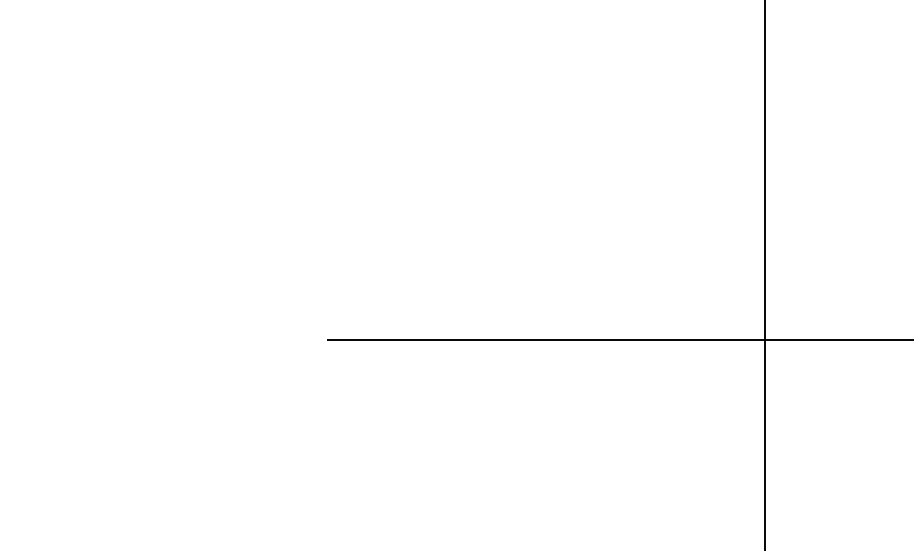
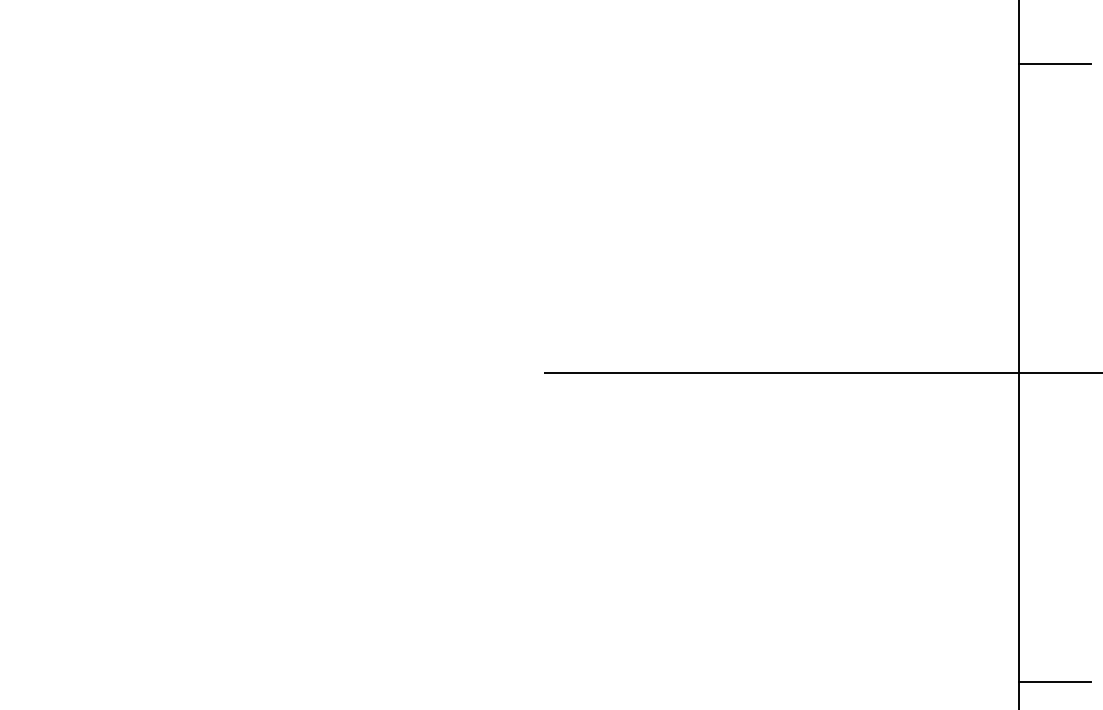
line: (797, 55) -> (1054, 63), added

